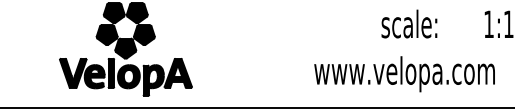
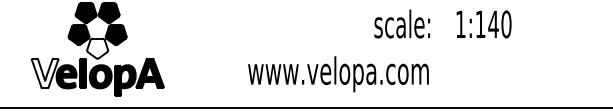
text: (409, 23) -> (402, 23), moved
fill: (125, 48) -> (97, 48), removed
fill: (72, 72) -> (44, 72), removed
text: (404, 74) -> (338, 74), moved

